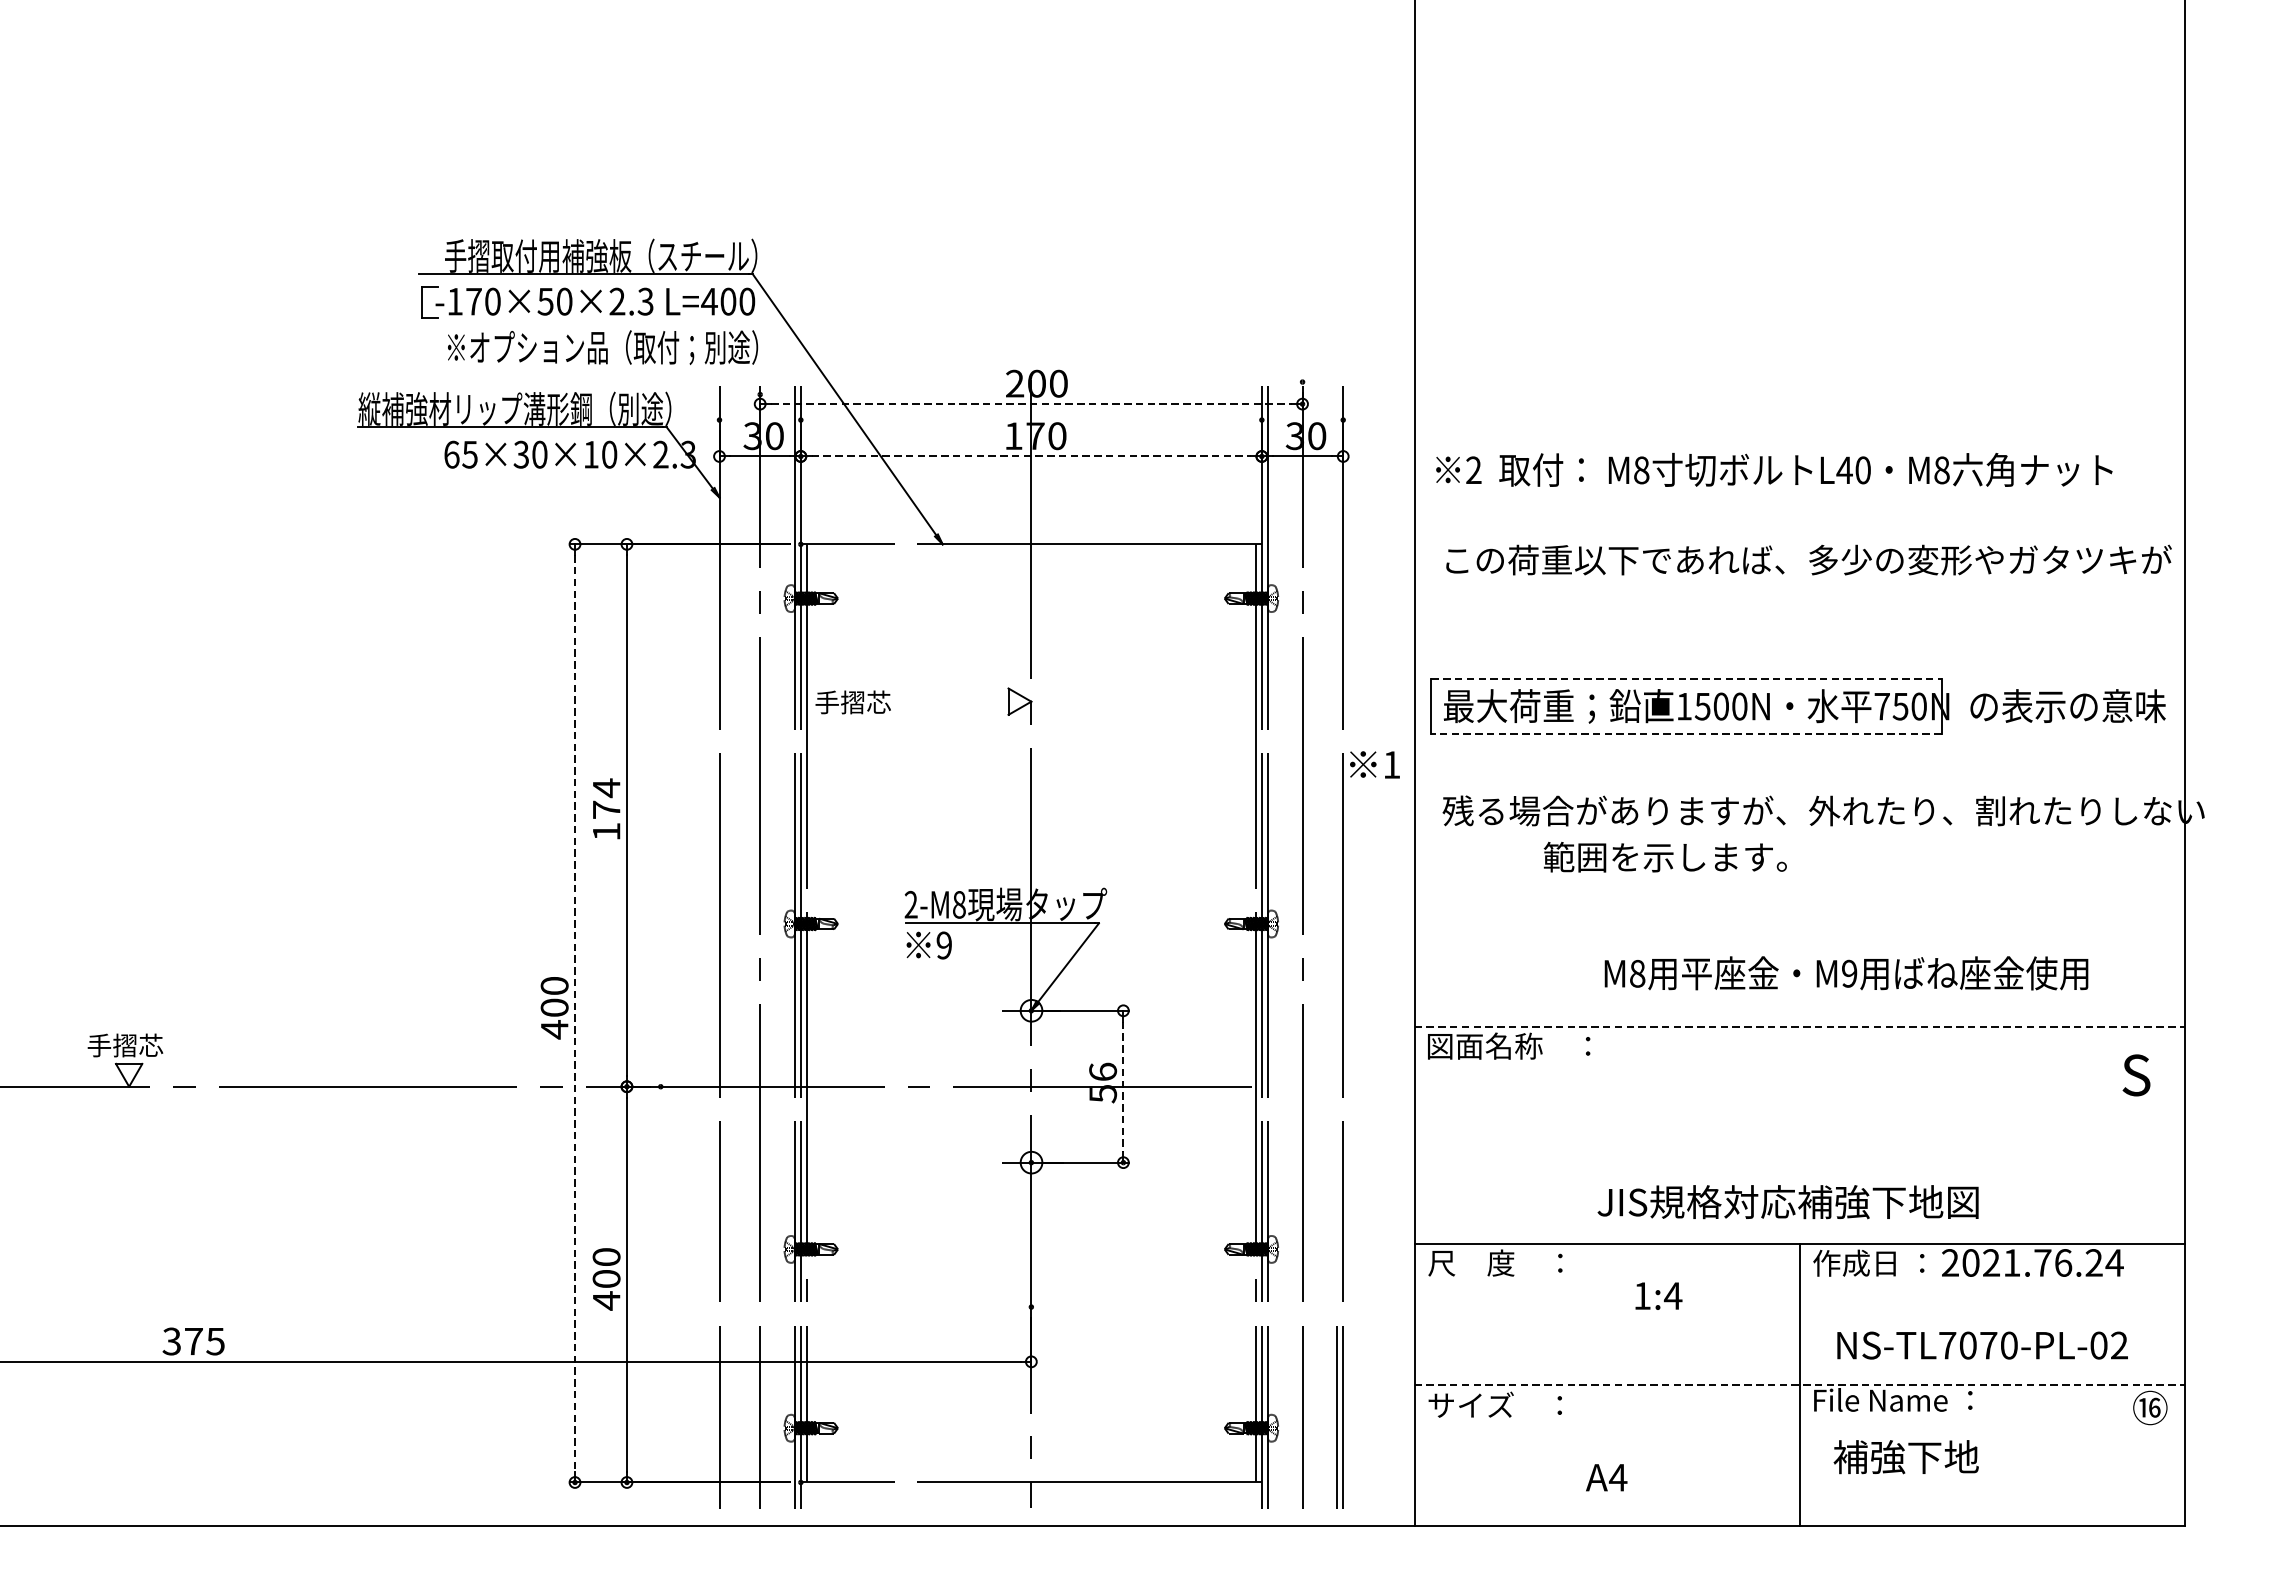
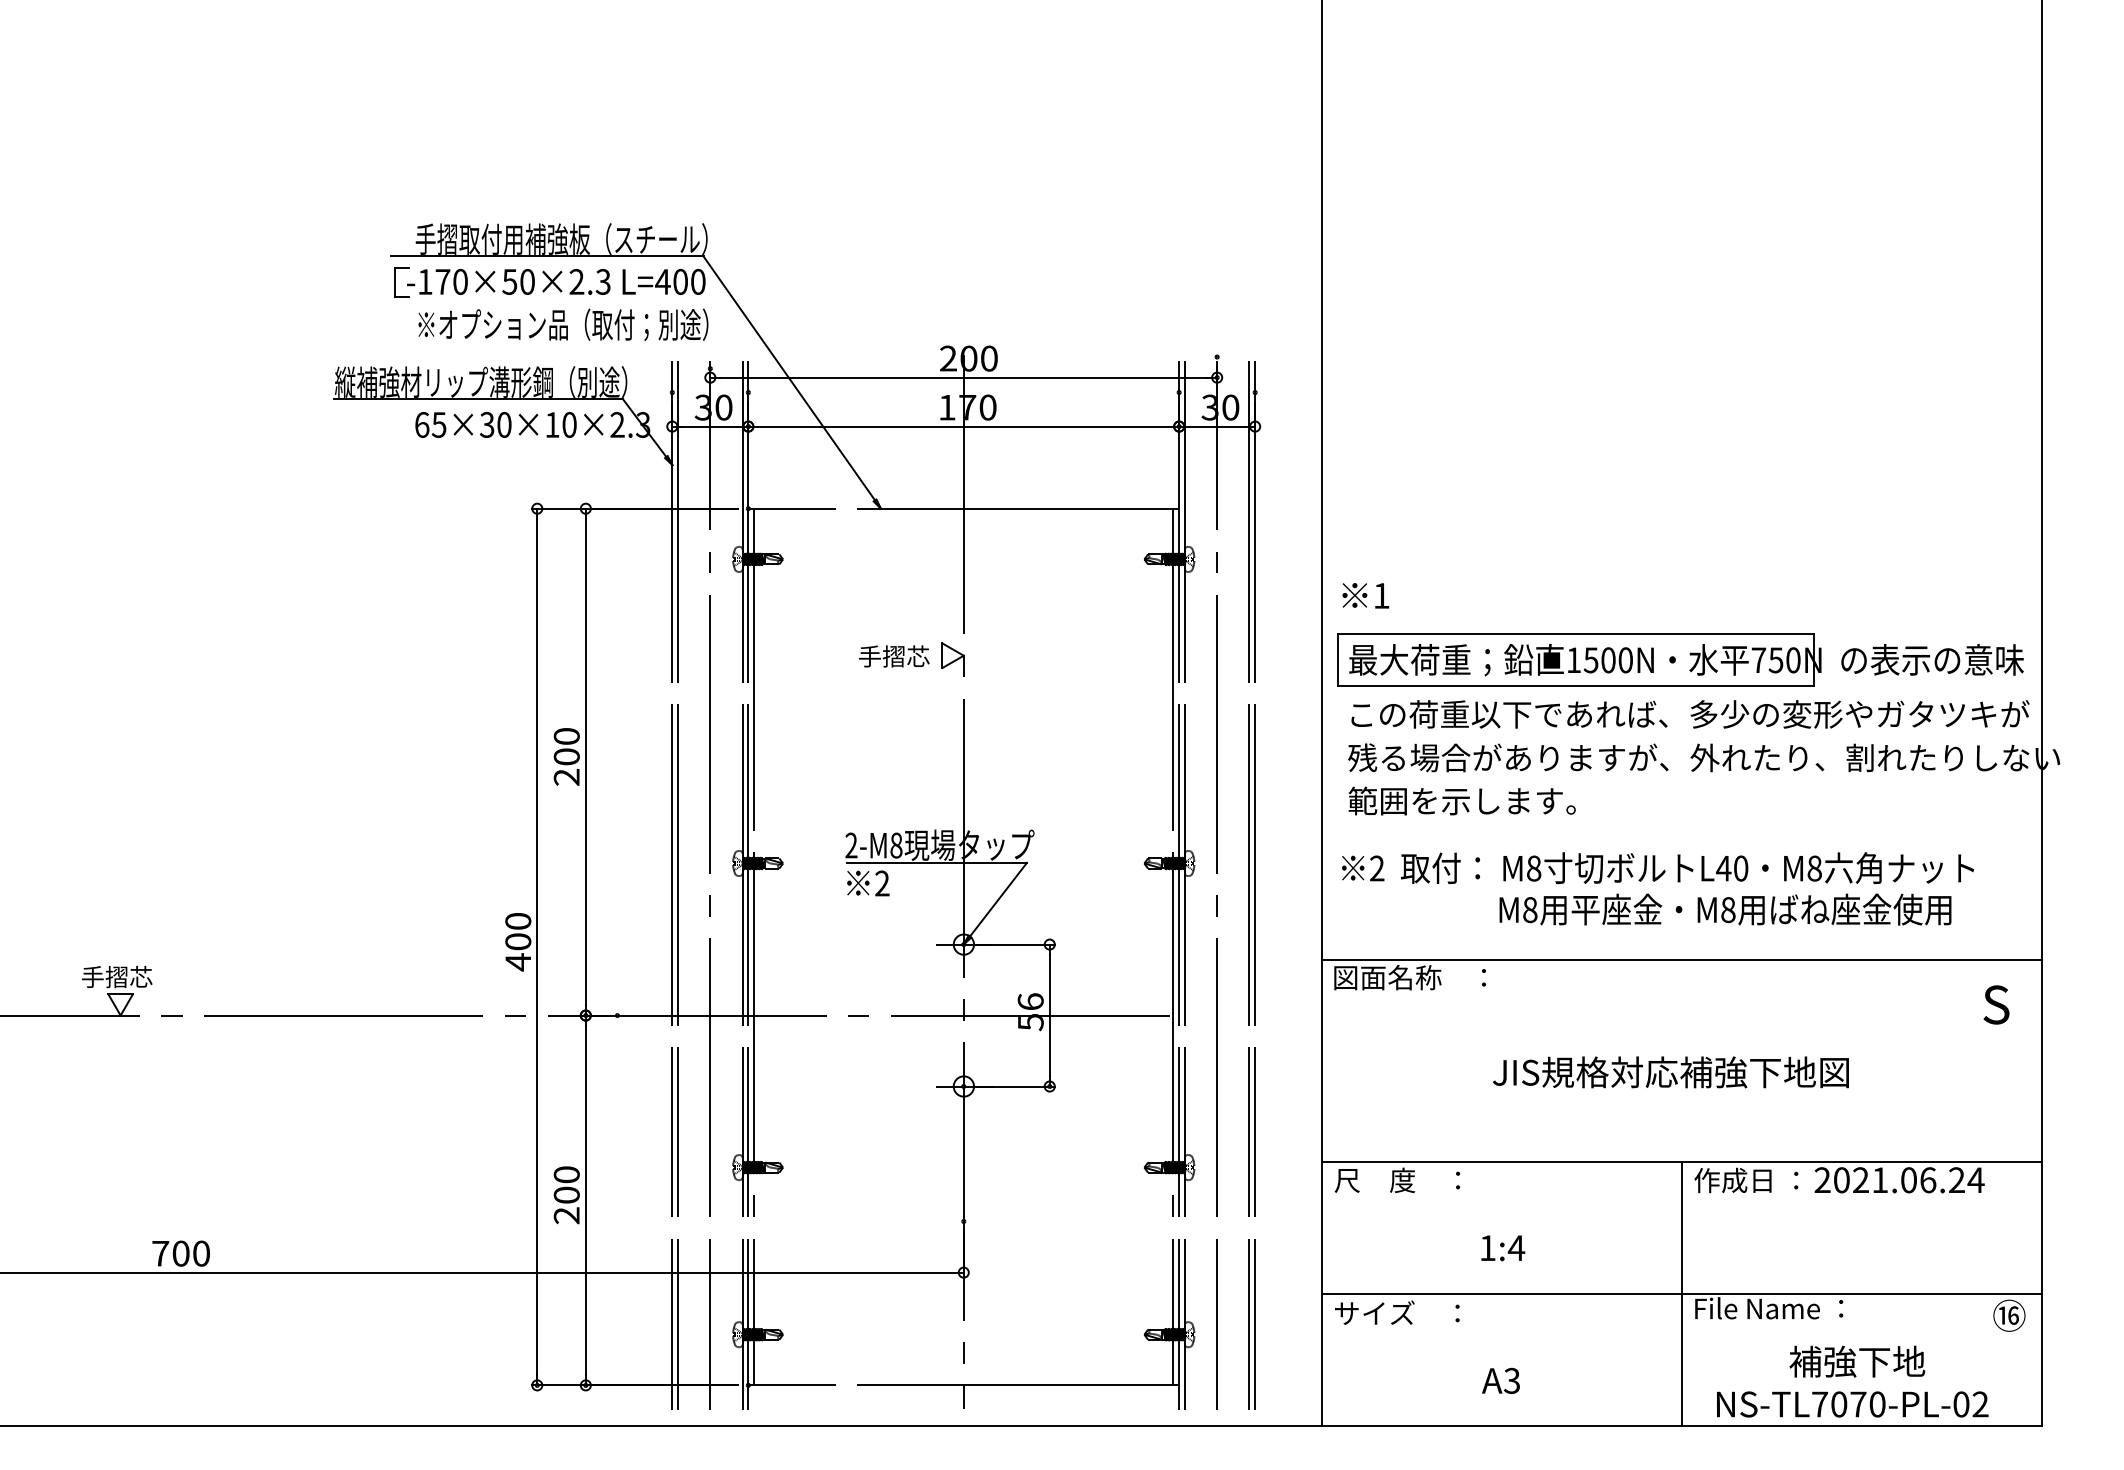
line: (1032, 403) -> (964, 377), dashed -> solid
line: (1032, 456) -> (964, 426), dashed -> solid
text: (1774, 469) -> (1658, 867), moved
text: (1809, 560) -> (1690, 714), moved
line: (1687, 678) -> (1576, 634), dashed -> solid
text: (853, 702) -> (894, 656), moved
line: (1685, 734) -> (1575, 686), dashed -> solid
text: (1374, 764) -> (1365, 595), moved
text: (606, 809) -> (566, 756), 174 -> 200
line: (726, 843) -> (678, 788), added
line: (1337, 843) -> (1249, 788), added
text: (1664, 856) -> (1461, 800), moved
text: (944, 945) -> (882, 883), 9 -> 2
text: (1849, 974) -> (1728, 910), M9 -> M8
line: (575, 1013) -> (537, 947), dashed -> solid
line: (1799, 1026) -> (1681, 959), dashed -> solid
line: (1123, 1086) -> (1049, 1015), dashed -> solid
text: (1787, 1202) -> (1670, 1072), moved
text: (2042, 1263) -> (1908, 1180), 2021.76.24 -> 2021.06.24
text: (1659, 1296) -> (1503, 1248), moved
text: (606, 1300) -> (566, 1215), 400 -> 200
text: (193, 1341) -> (180, 1253), 375 -> 700
text: (1982, 1345) -> (1852, 1404), moved
line: (1799, 1385) -> (1681, 1294), dashed -> solid
line: (726, 1417) -> (678, 1324), added
text: (1906, 1456) -> (1857, 1361), moved
text: (1617, 1477) -> (1511, 1380), A4 -> A3

